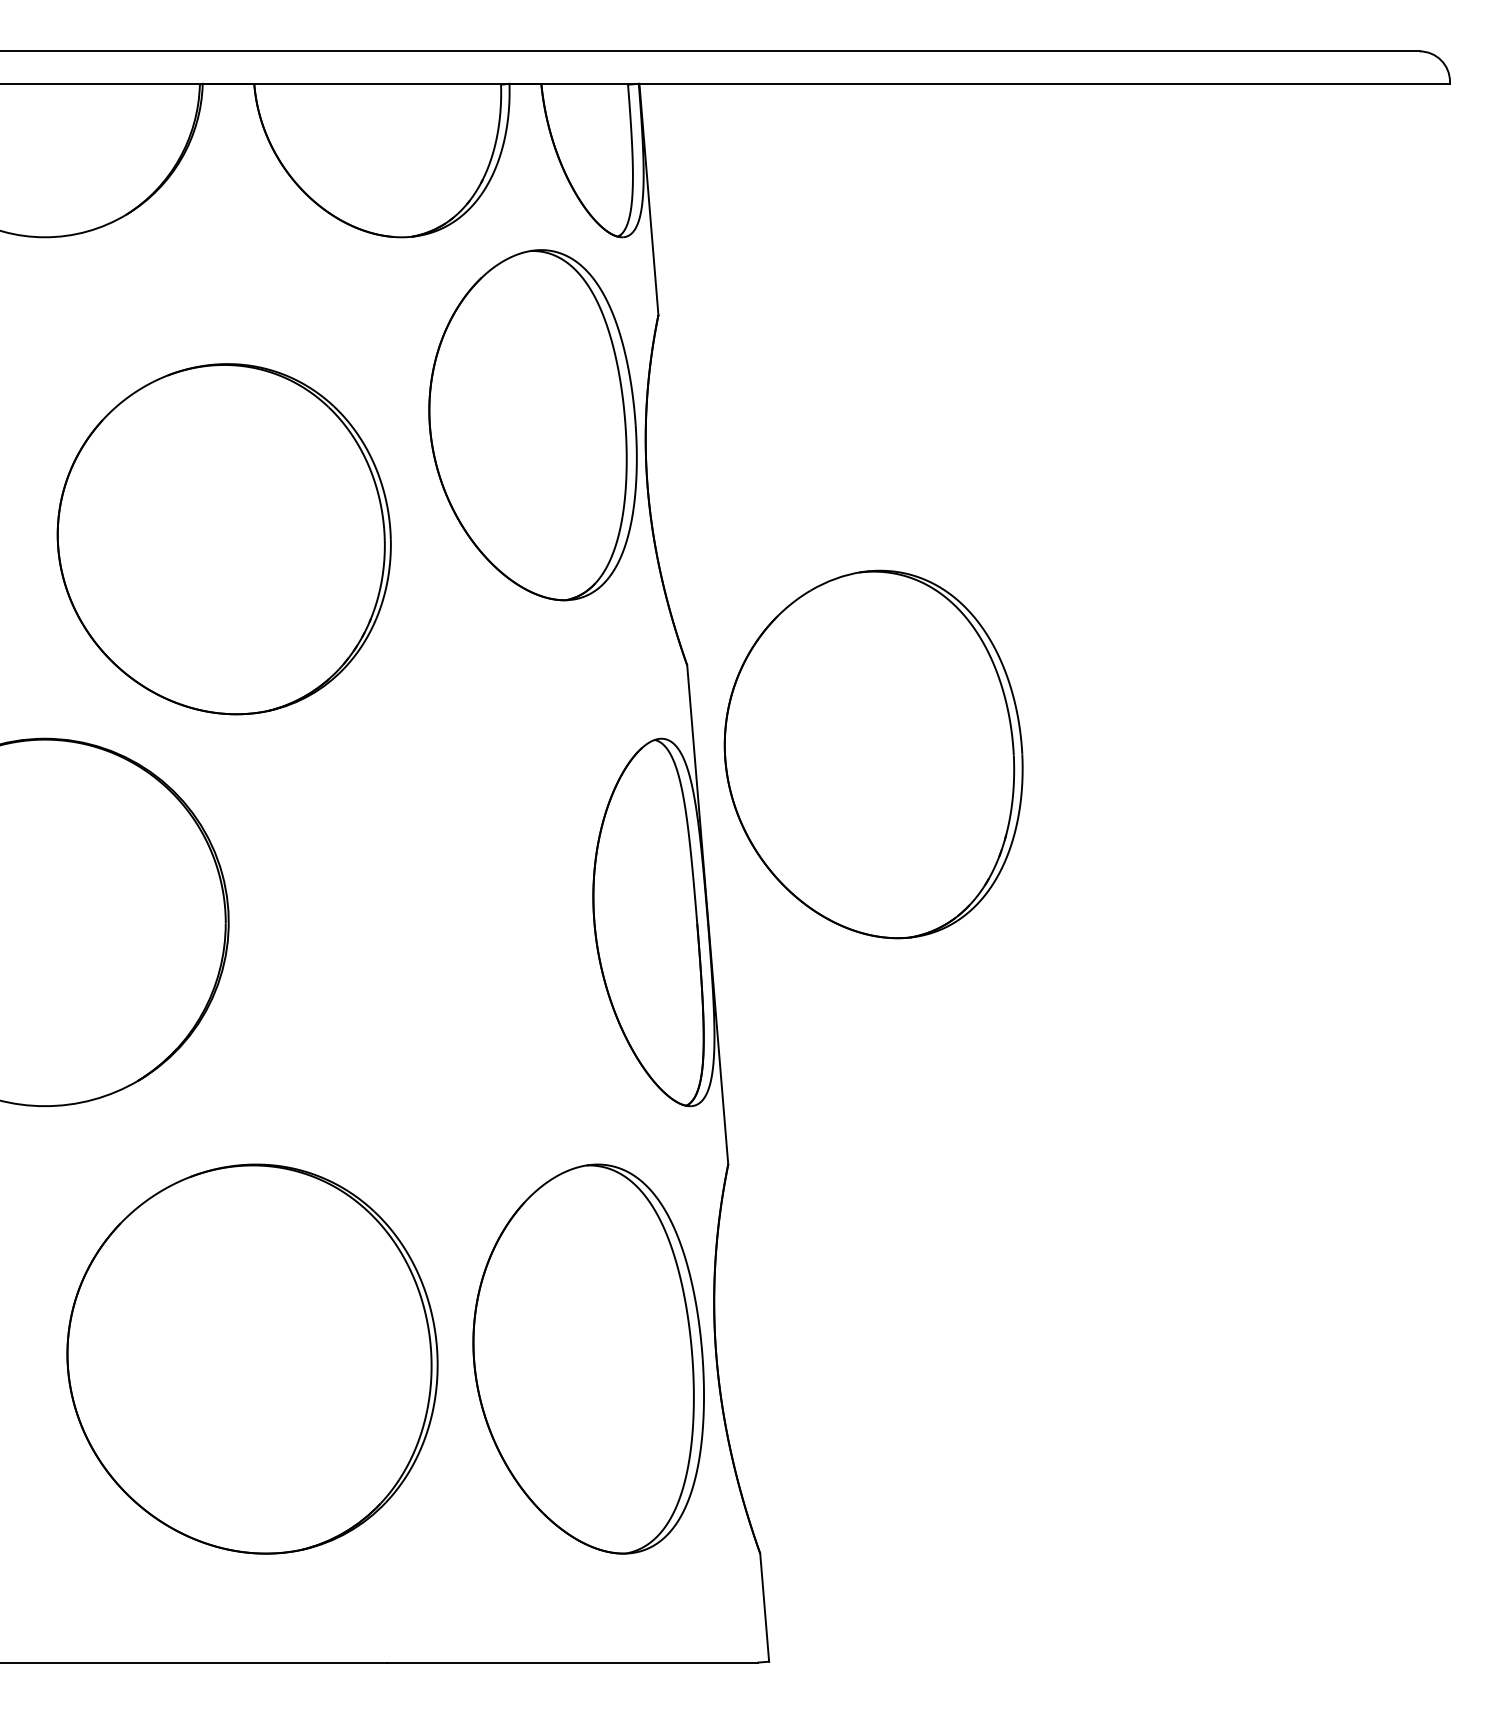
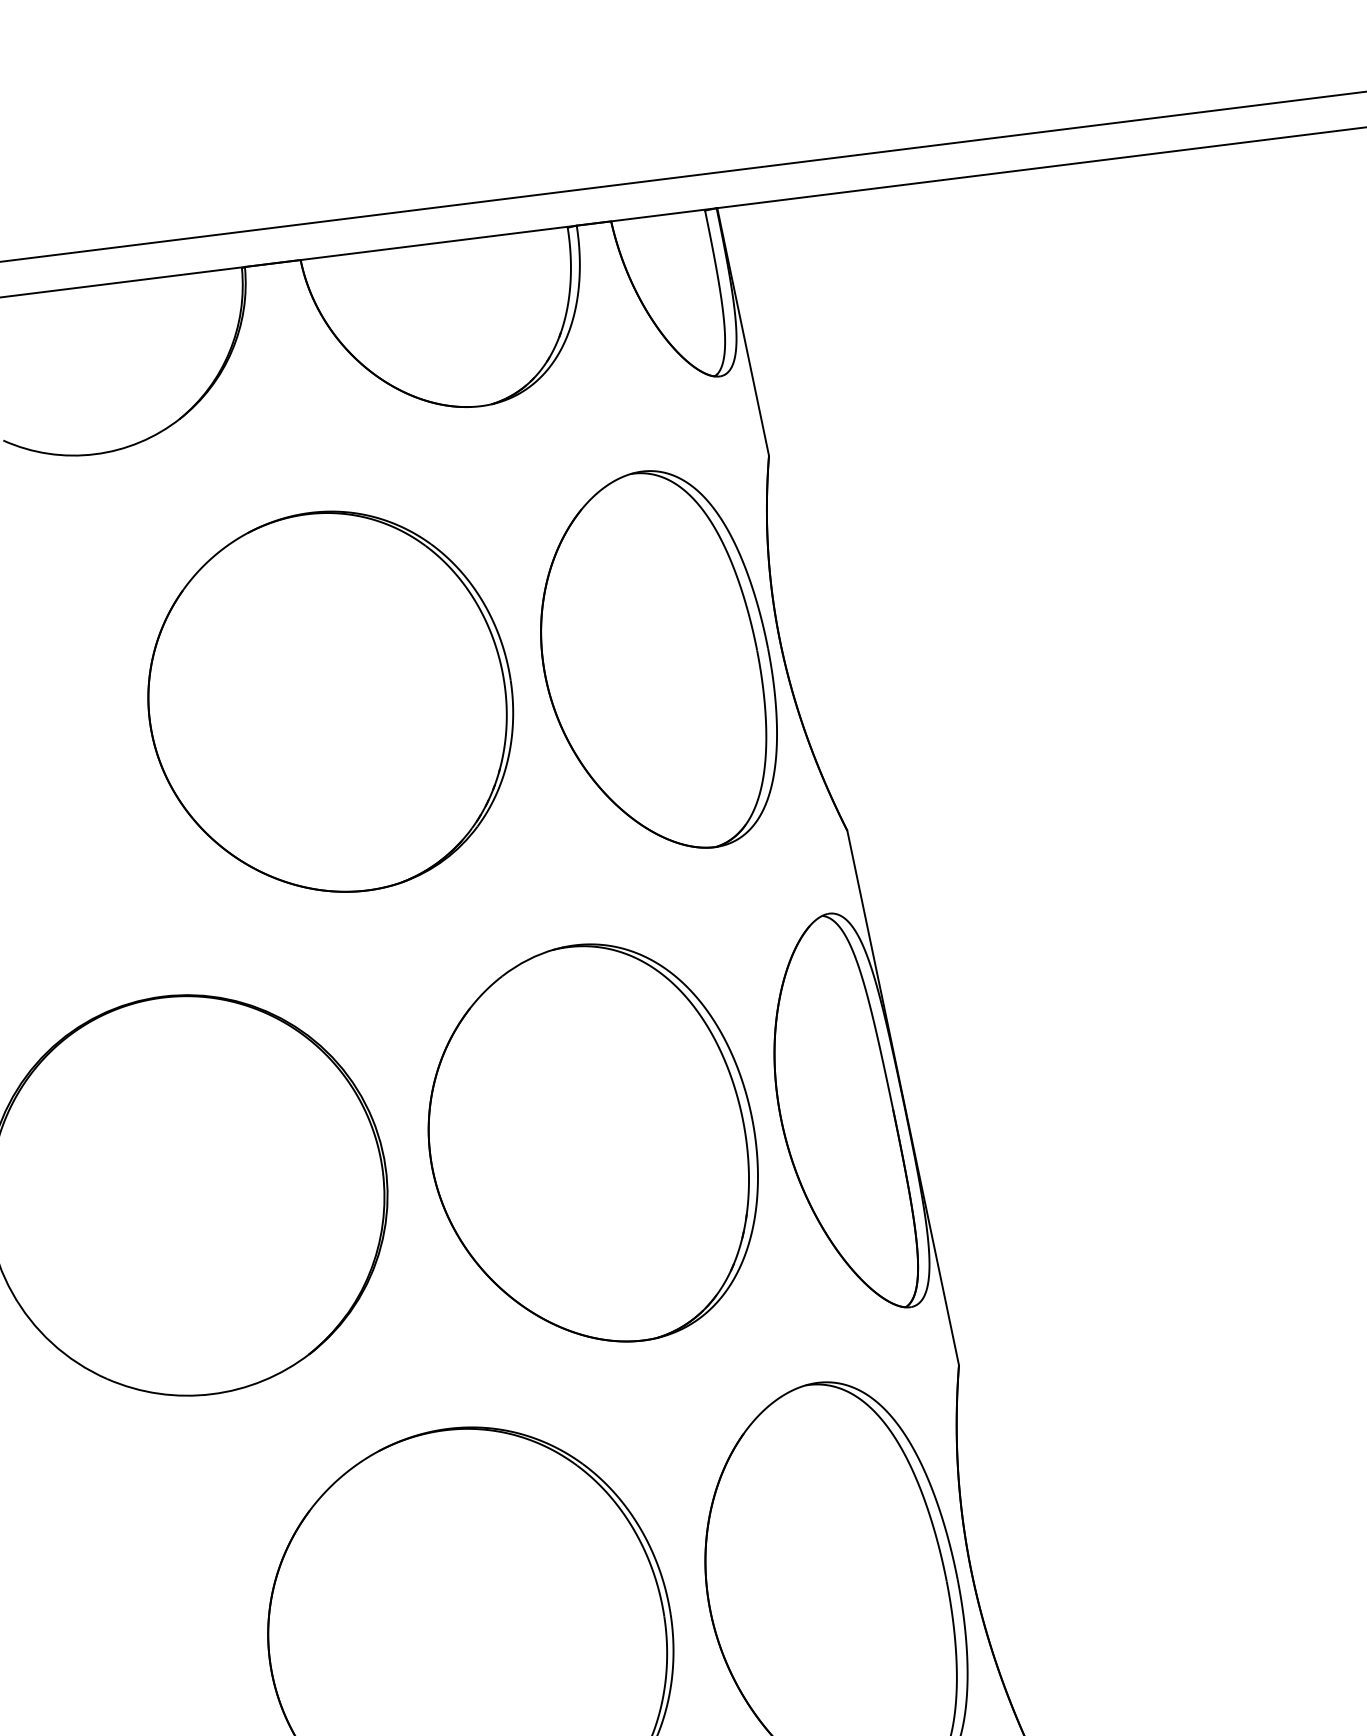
part: (532, 425) -> (656, 662), moved
part: (223, 539) -> (329, 703), moved
part: (873, 754) -> (592, 1145), moved

